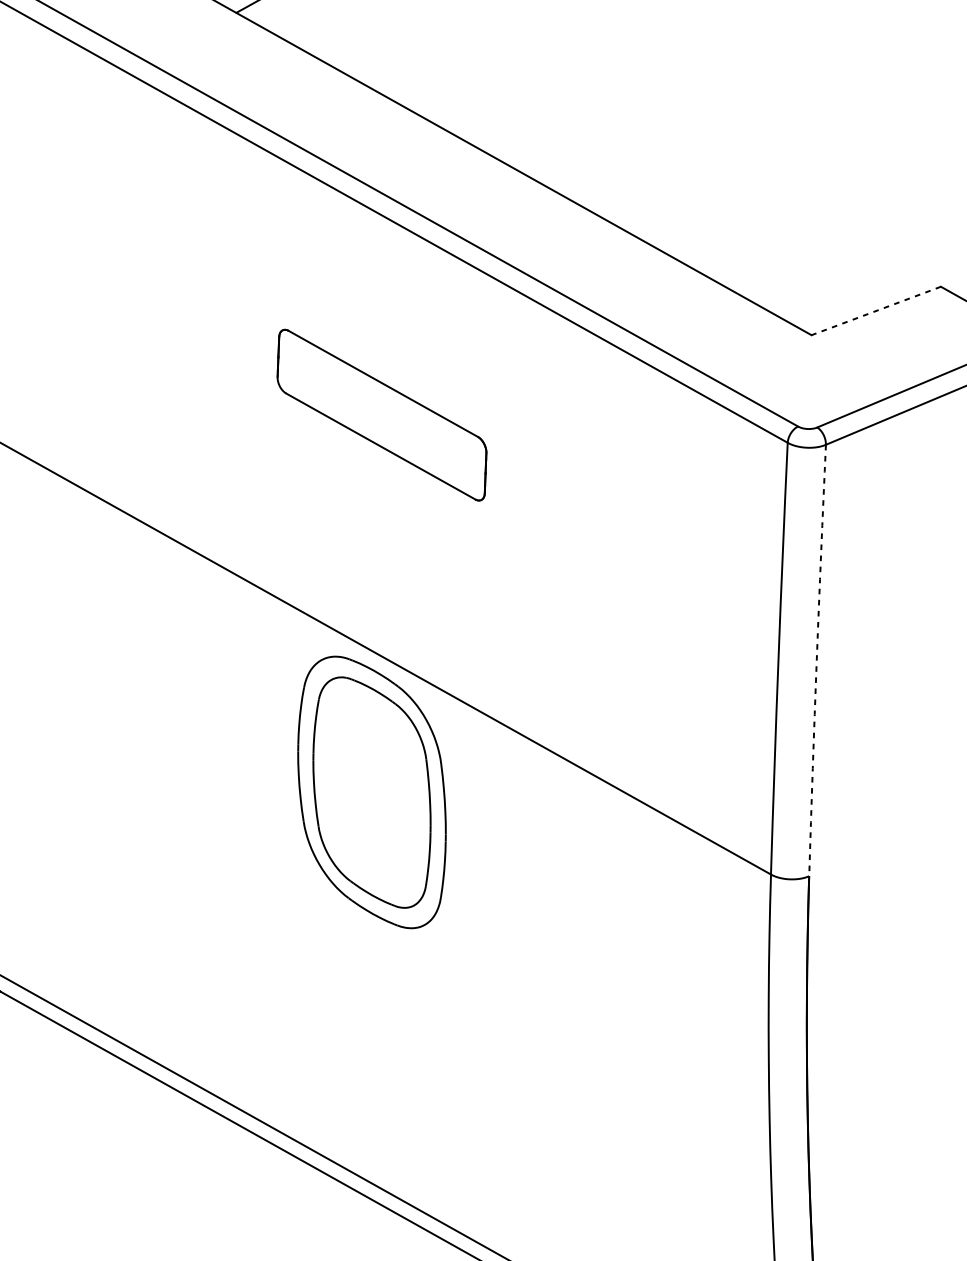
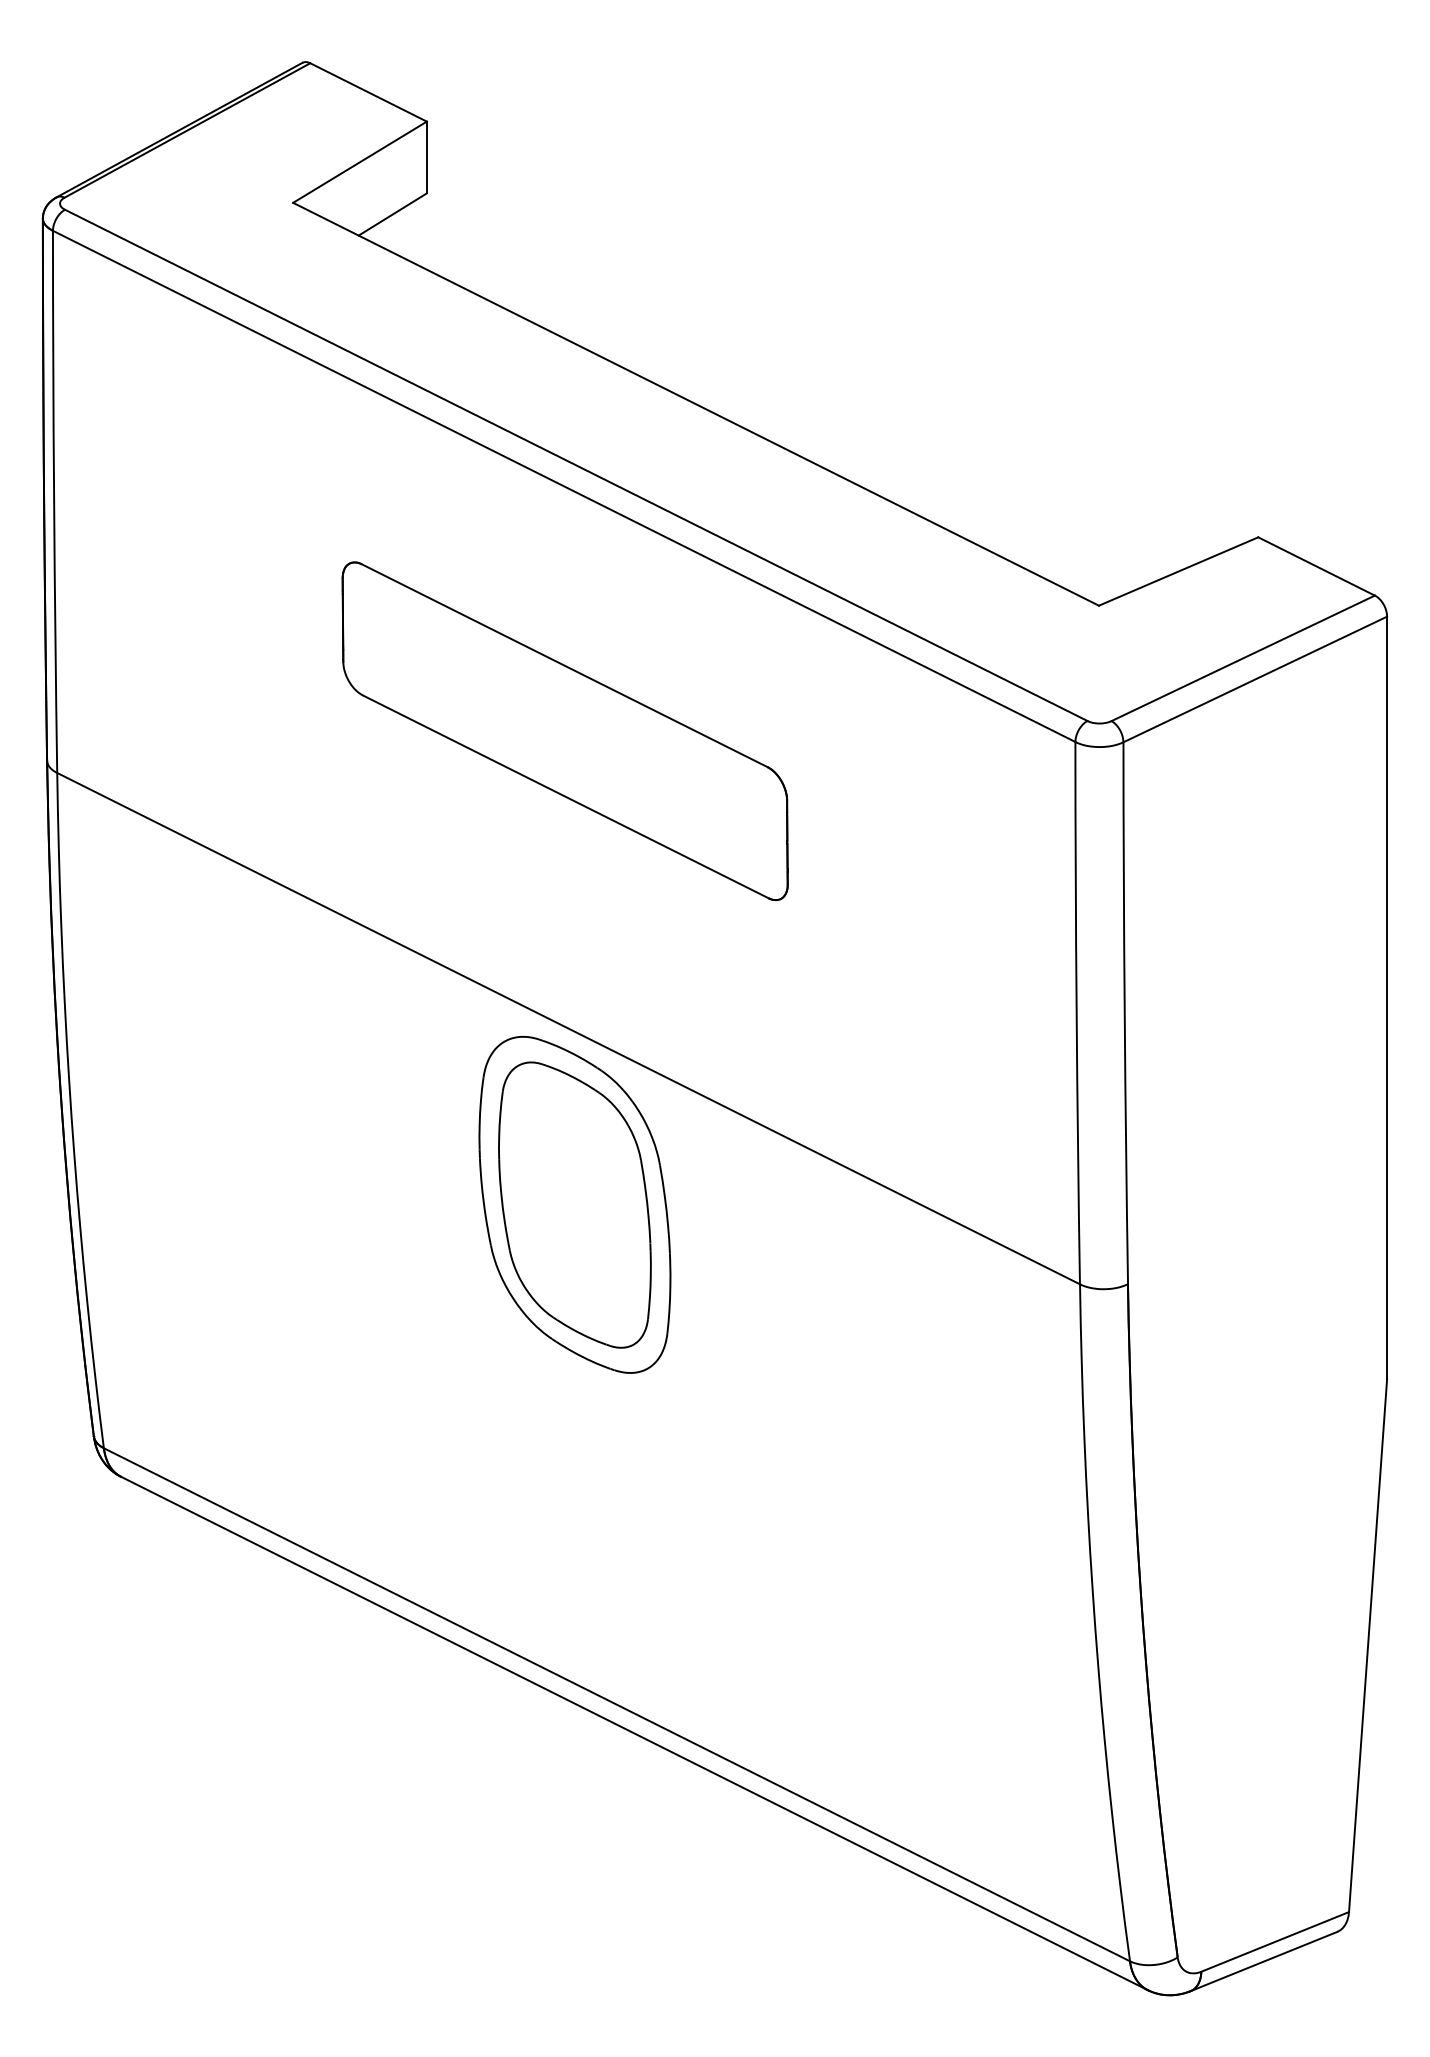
line: (876, 310) -> (1178, 571), dashed -> solid
part: (381, 415) -> (564, 731), size x1.67
arc: (816, 660) -> (1124, 1013), dashed -> solid

